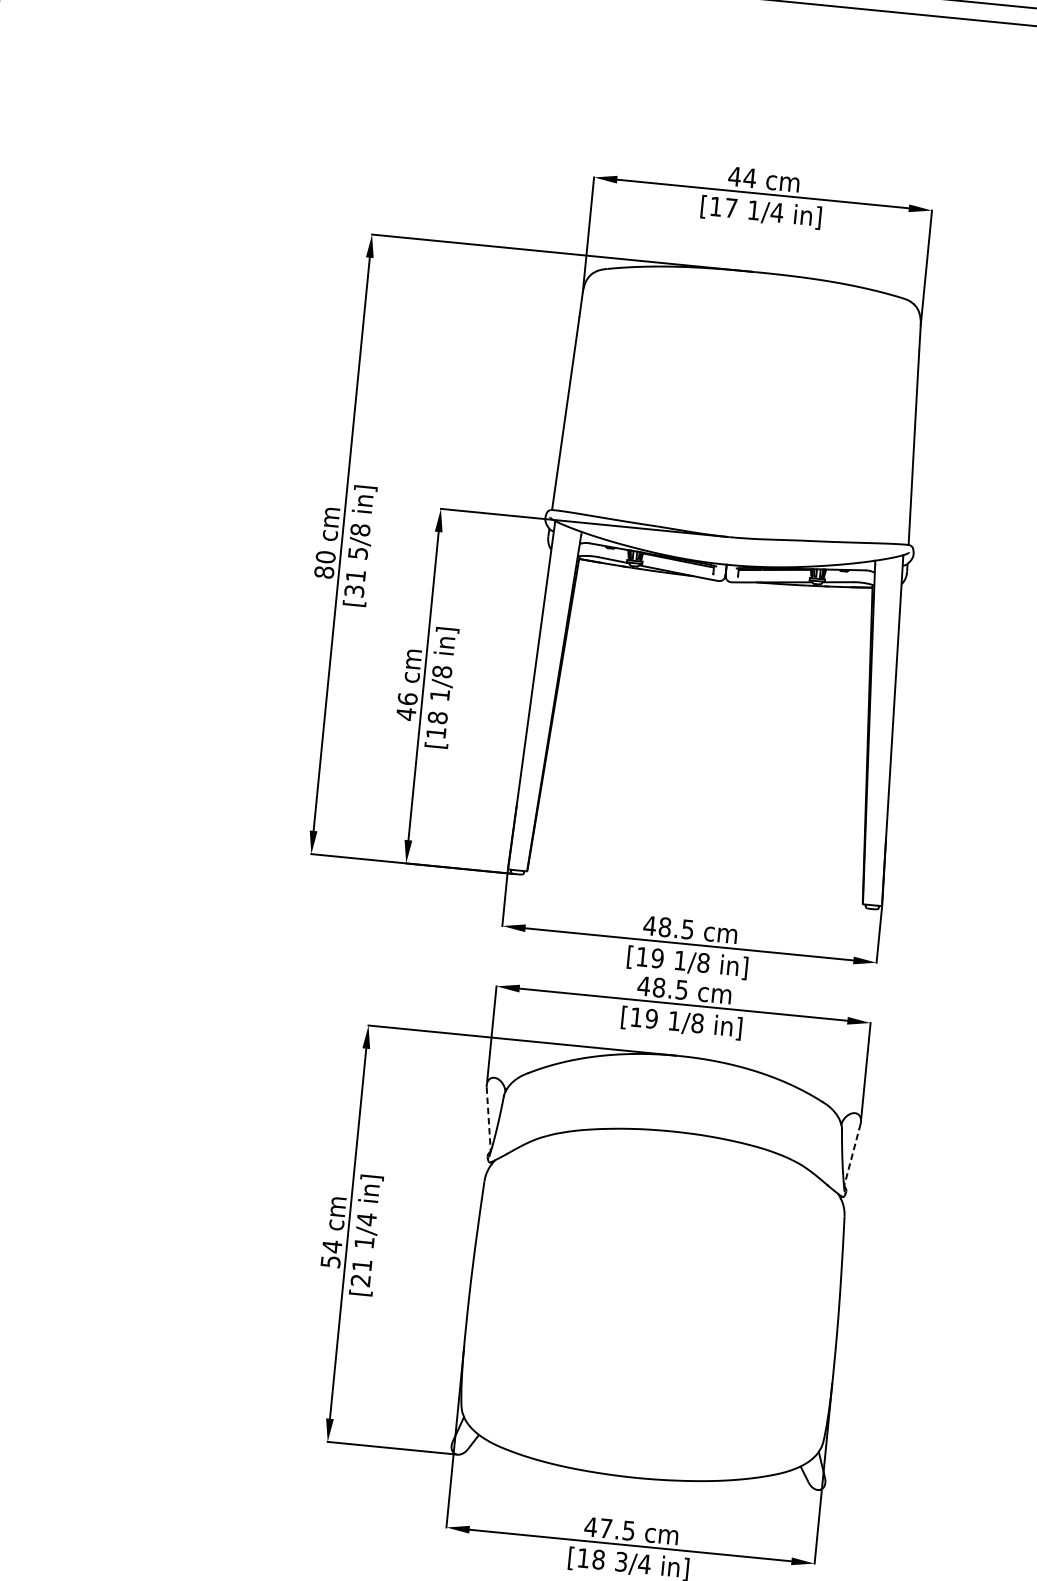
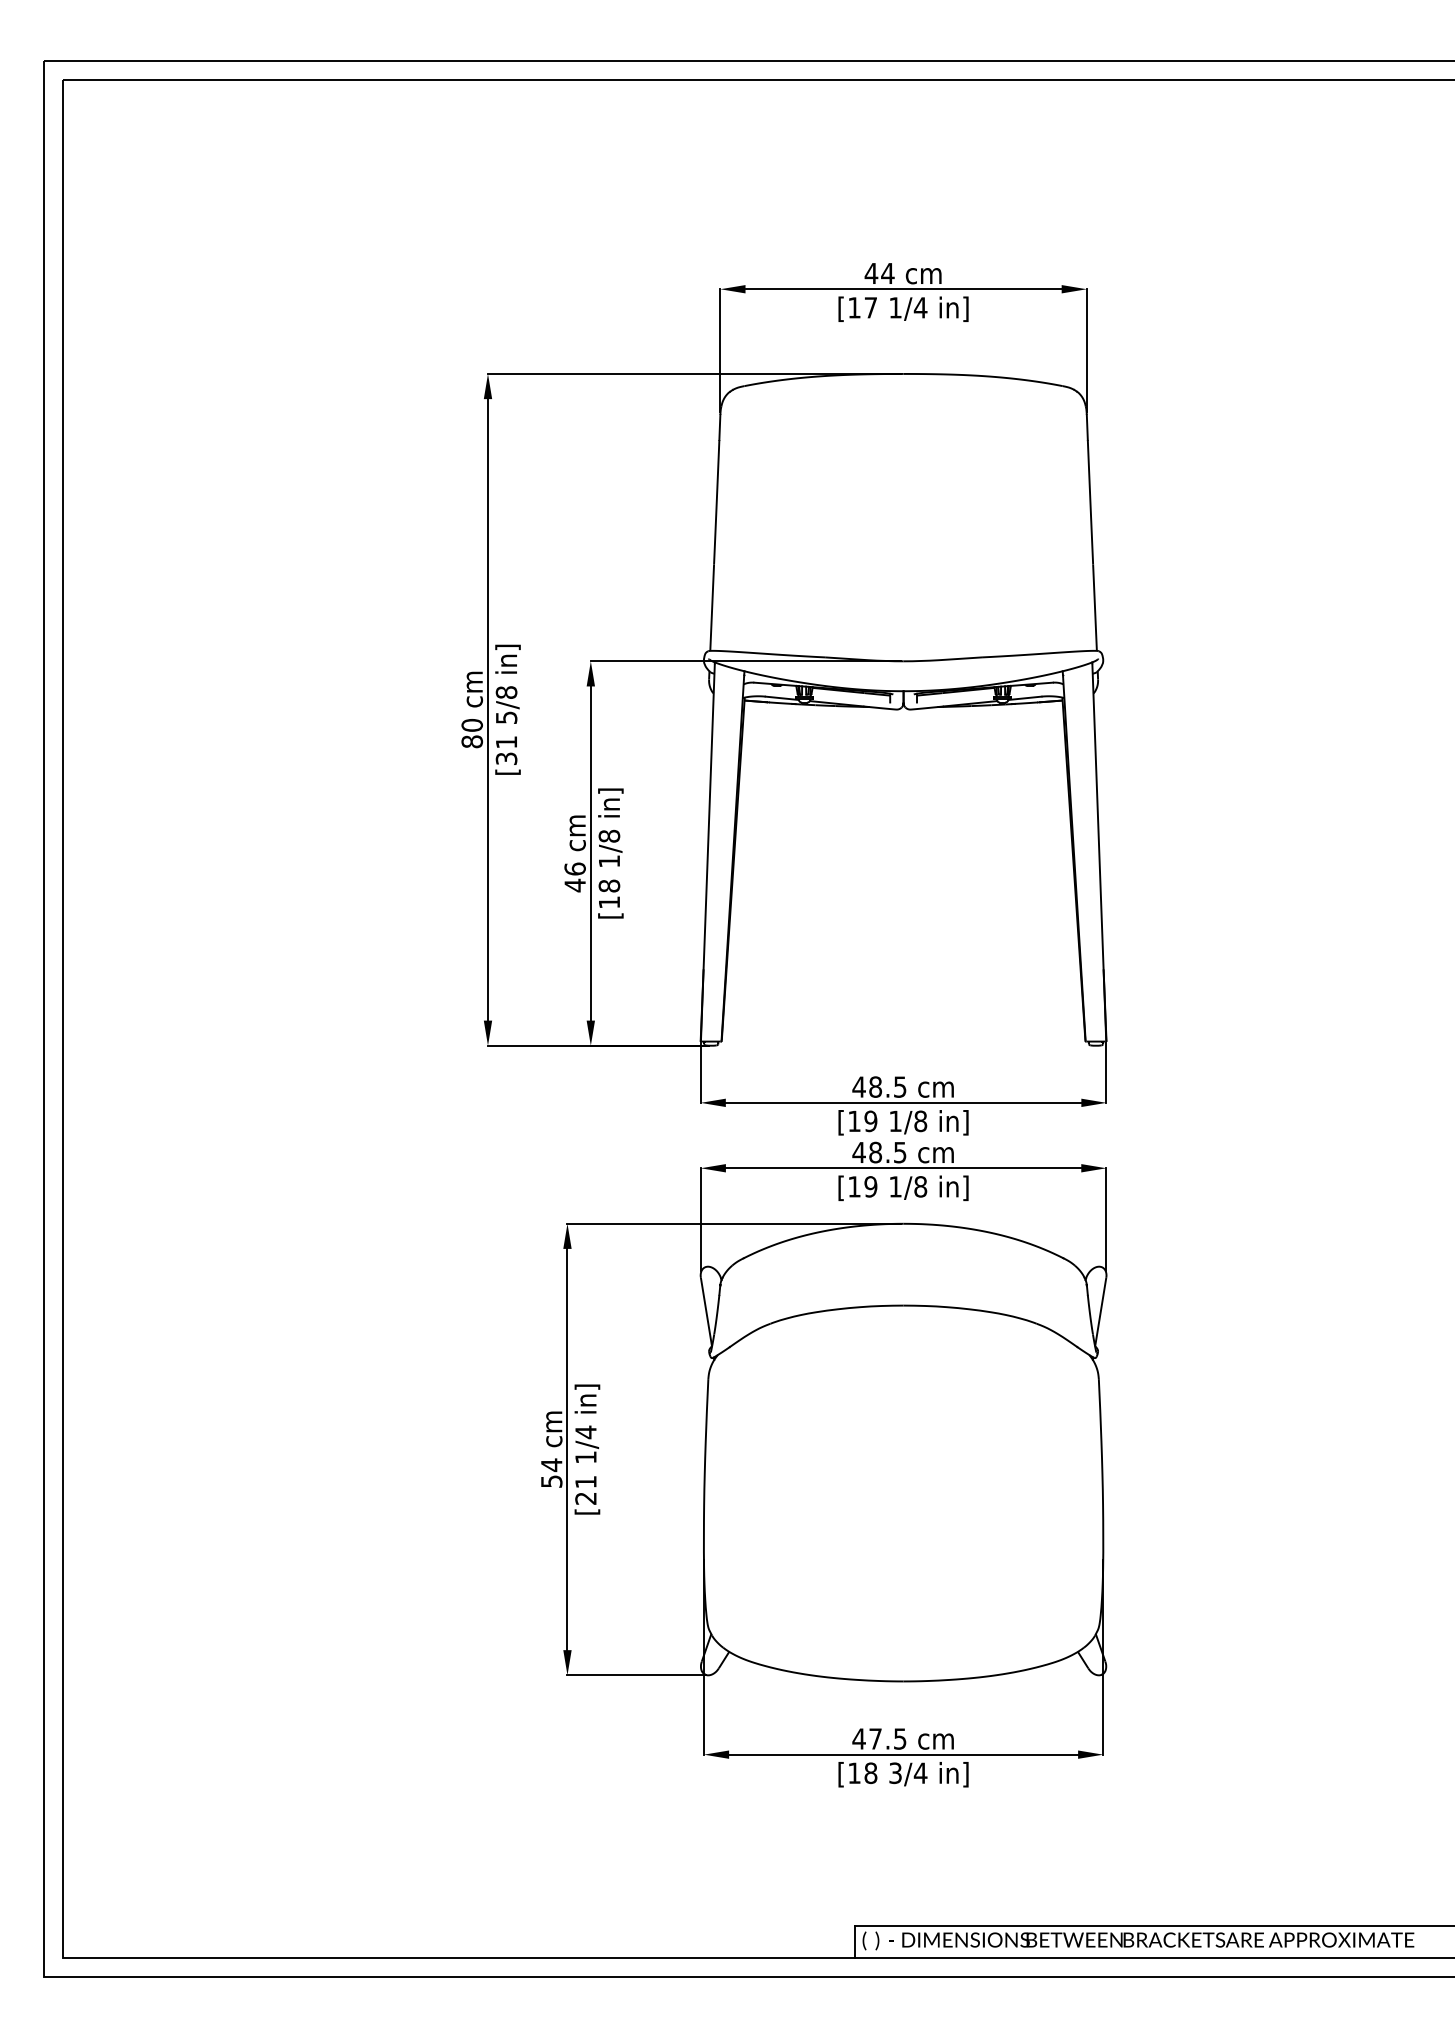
line: (488, 1120) -> (706, 1313), dashed -> solid
line: (852, 1156) -> (1100, 1313), dashed -> solid

